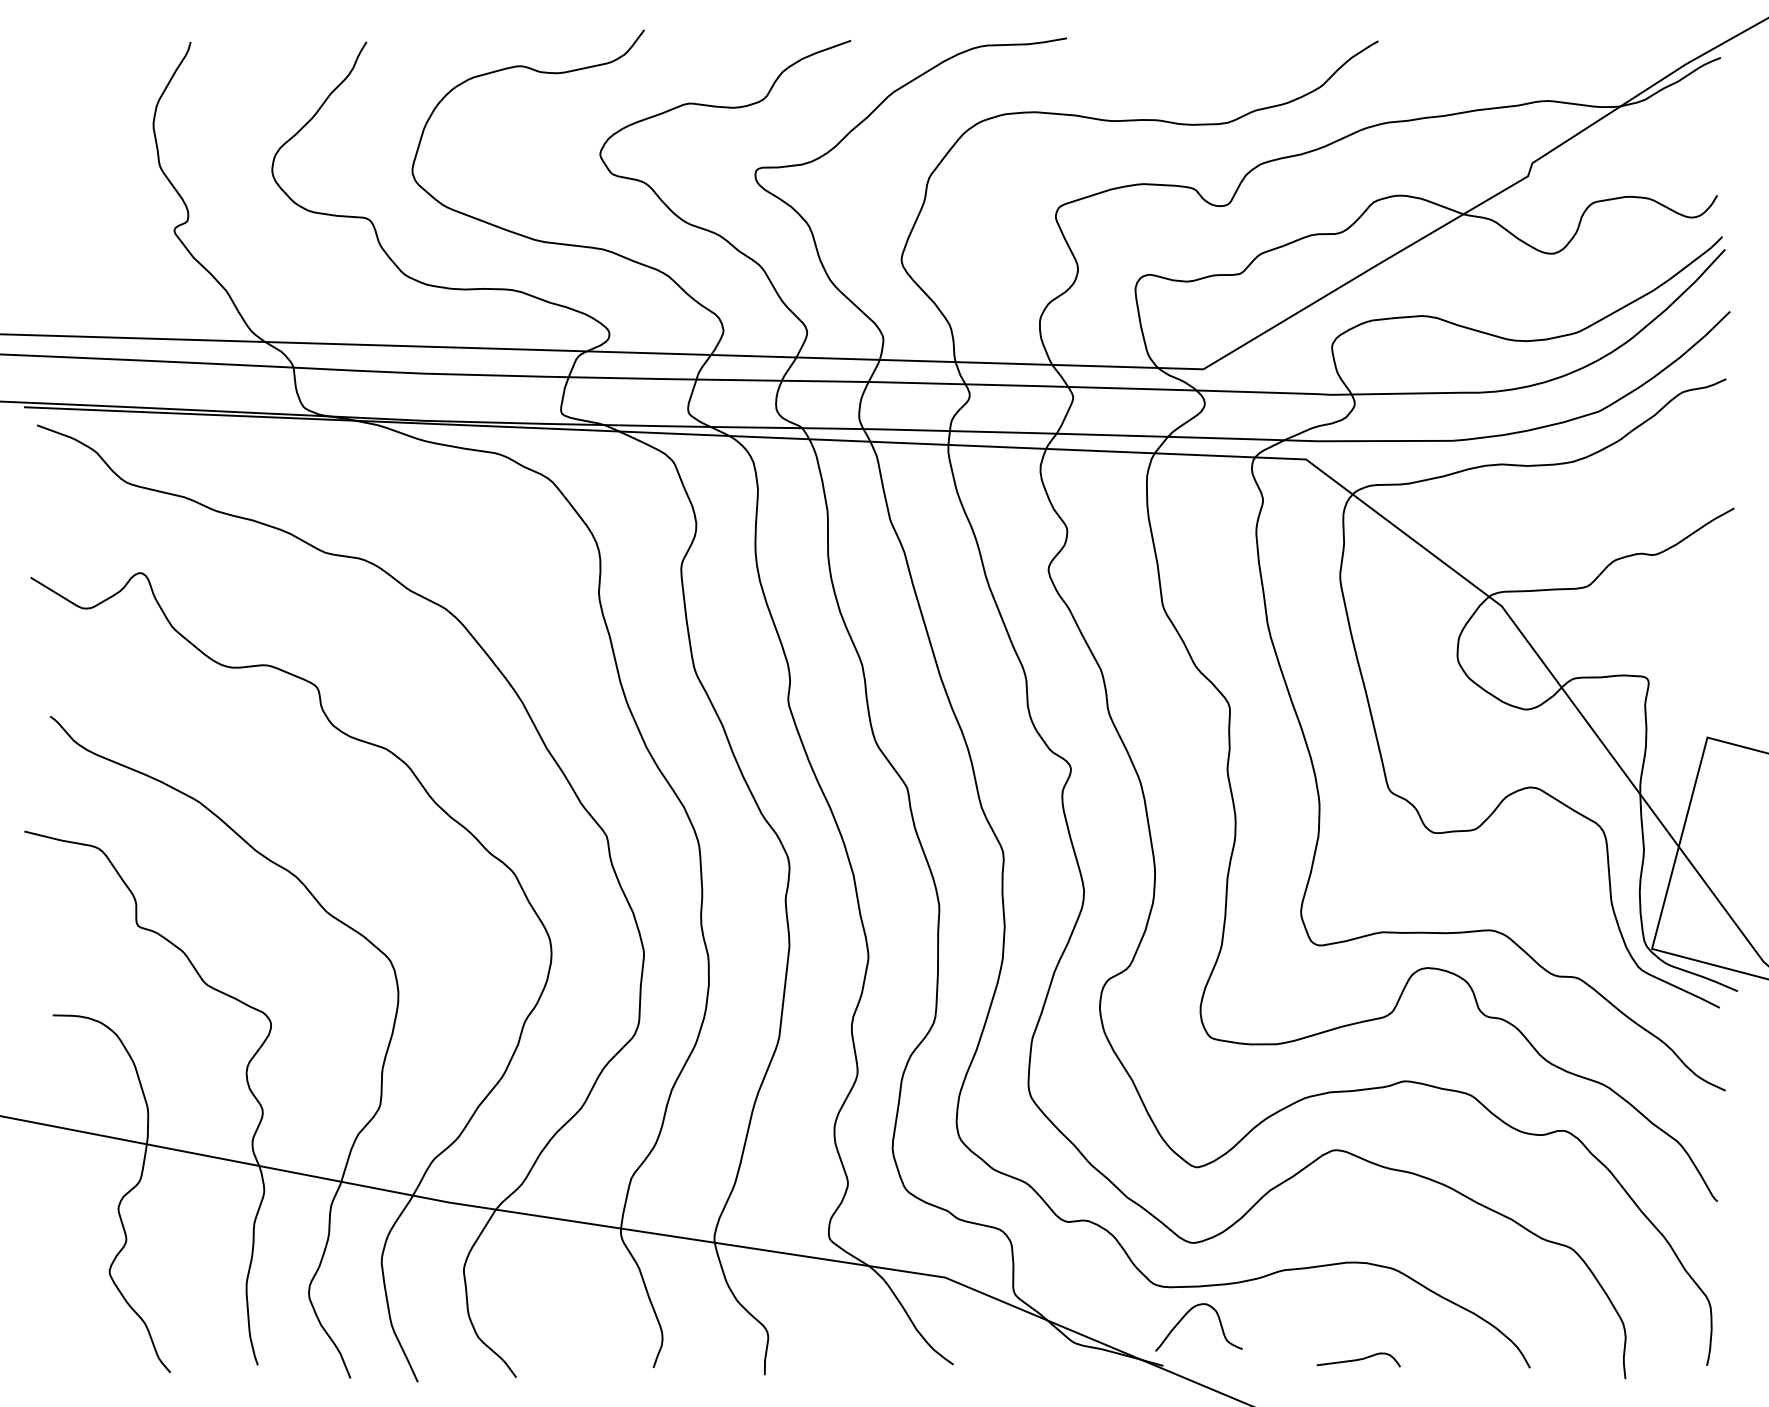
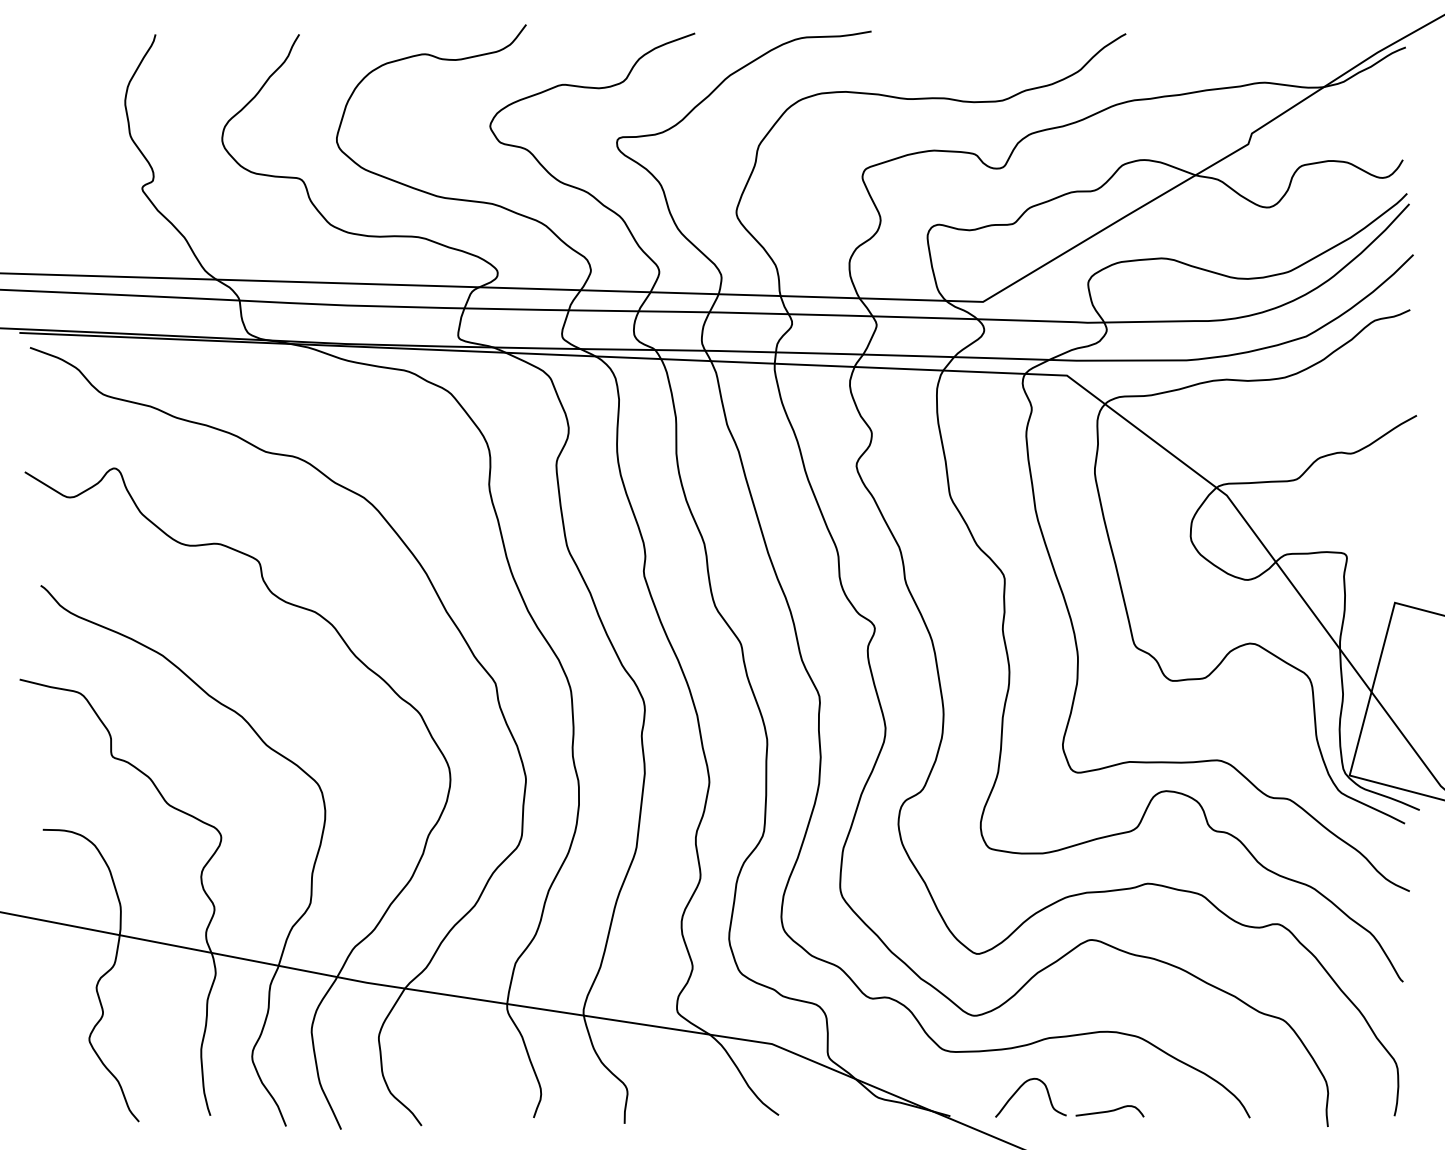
curve: (1186, 1315) -> (1020, 1088), moved

